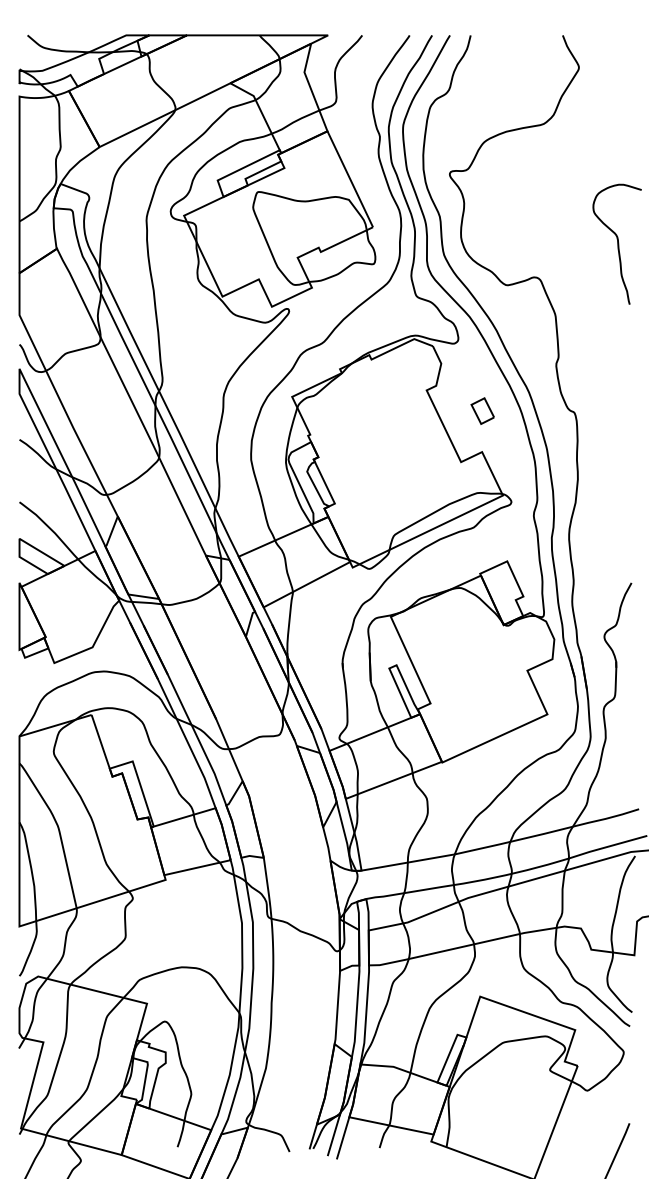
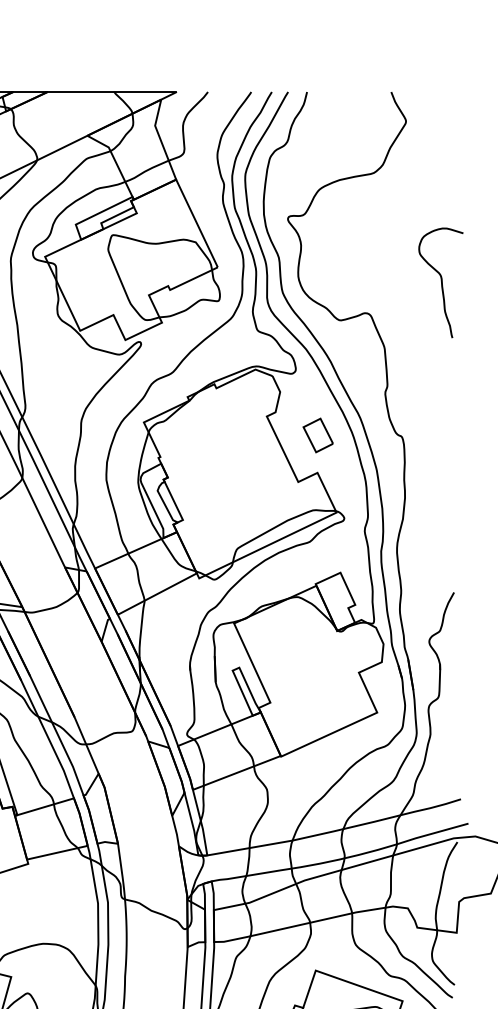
part: (482, 410) -> (317, 434), size x1.43

